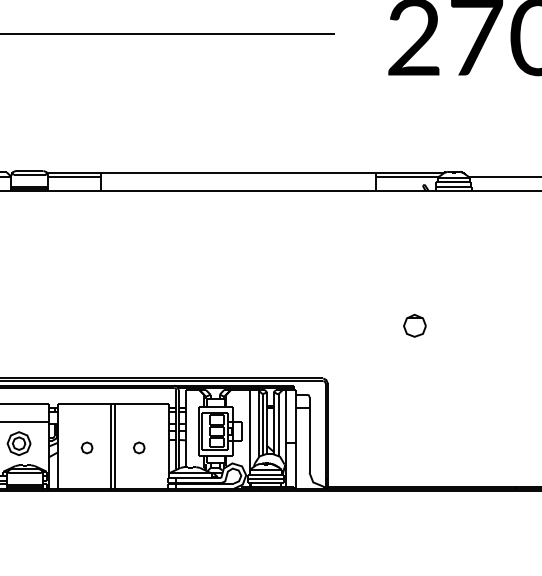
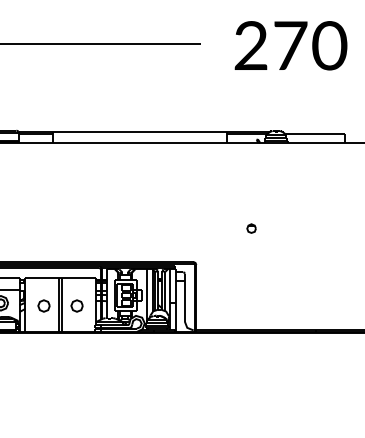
part: (414, 325) -> (251, 228), size x0.62
part: (86, 447) -> (43, 305), size x1.67
part: (138, 447) -> (76, 305), size x1.67

